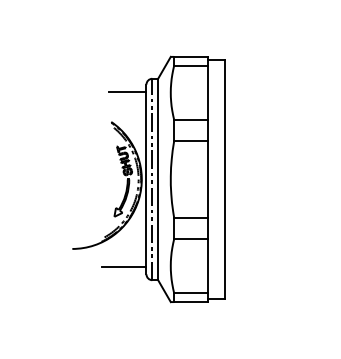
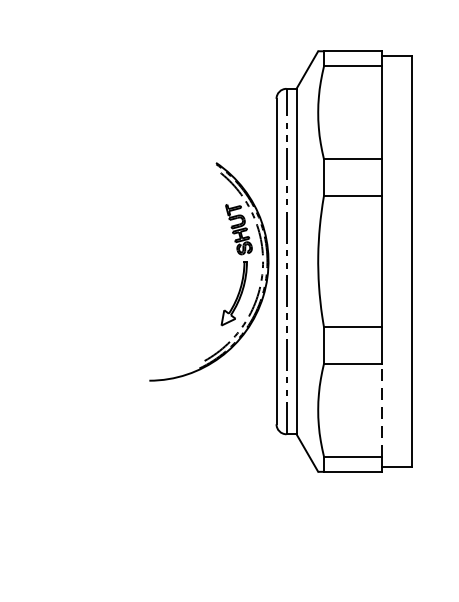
line: (127, 91) -> (243, 110), removed
line: (207, 265) -> (381, 409), solid -> dashed
line: (123, 267) -> (237, 412), removed

